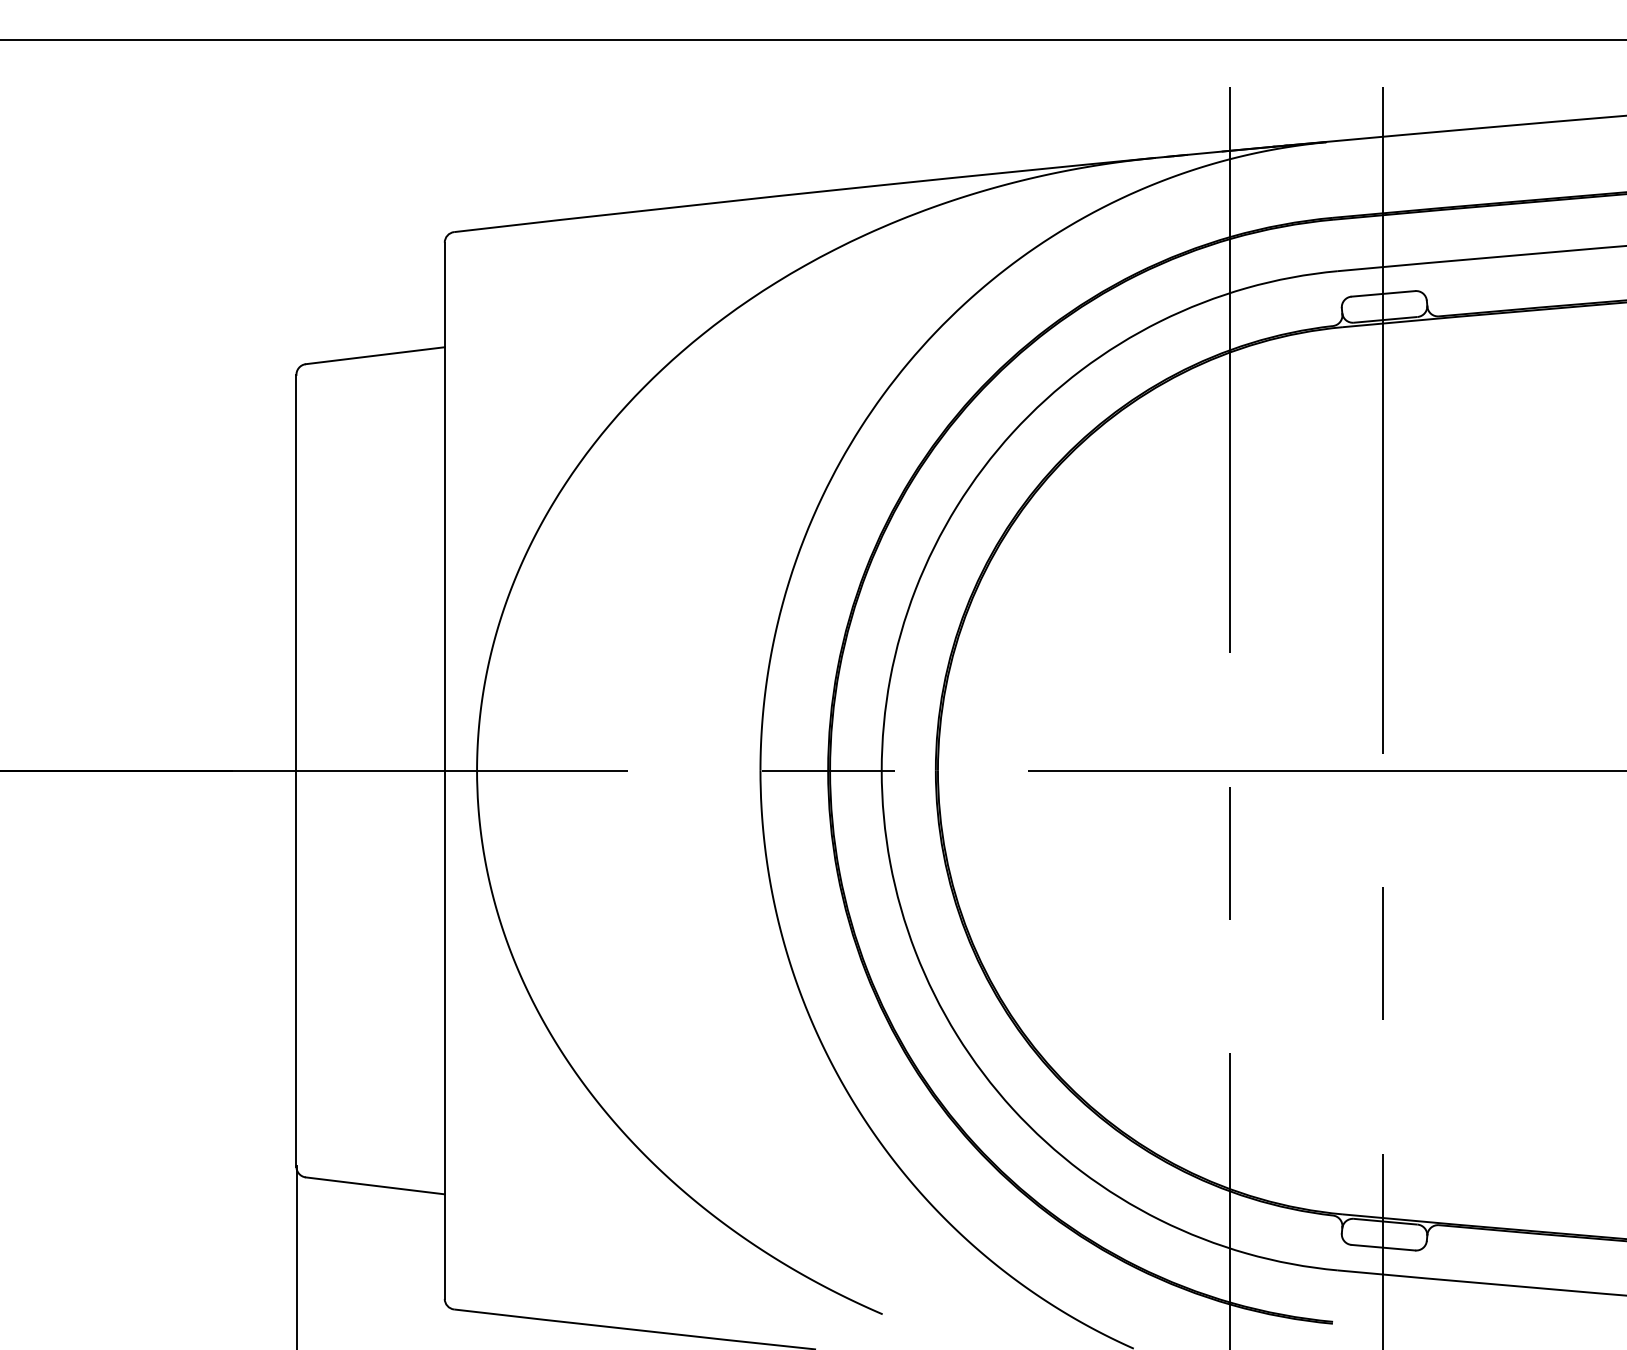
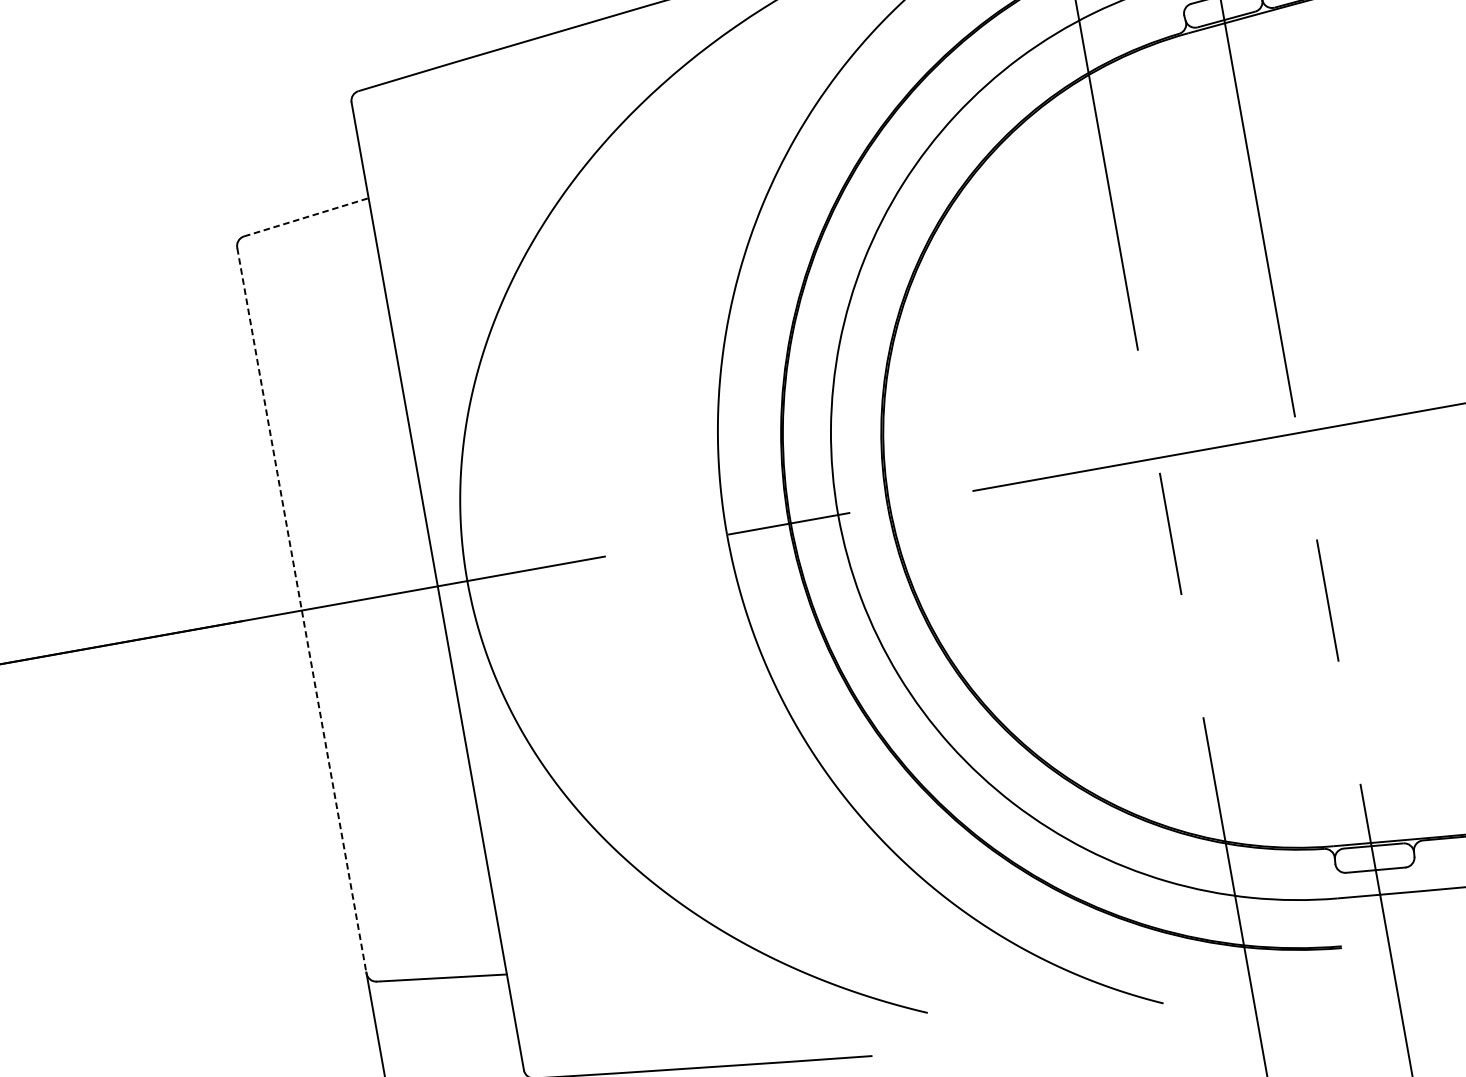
line: (375, 355) -> (306, 217), solid -> dashed
line: (296, 771) -> (302, 611), solid -> dashed

